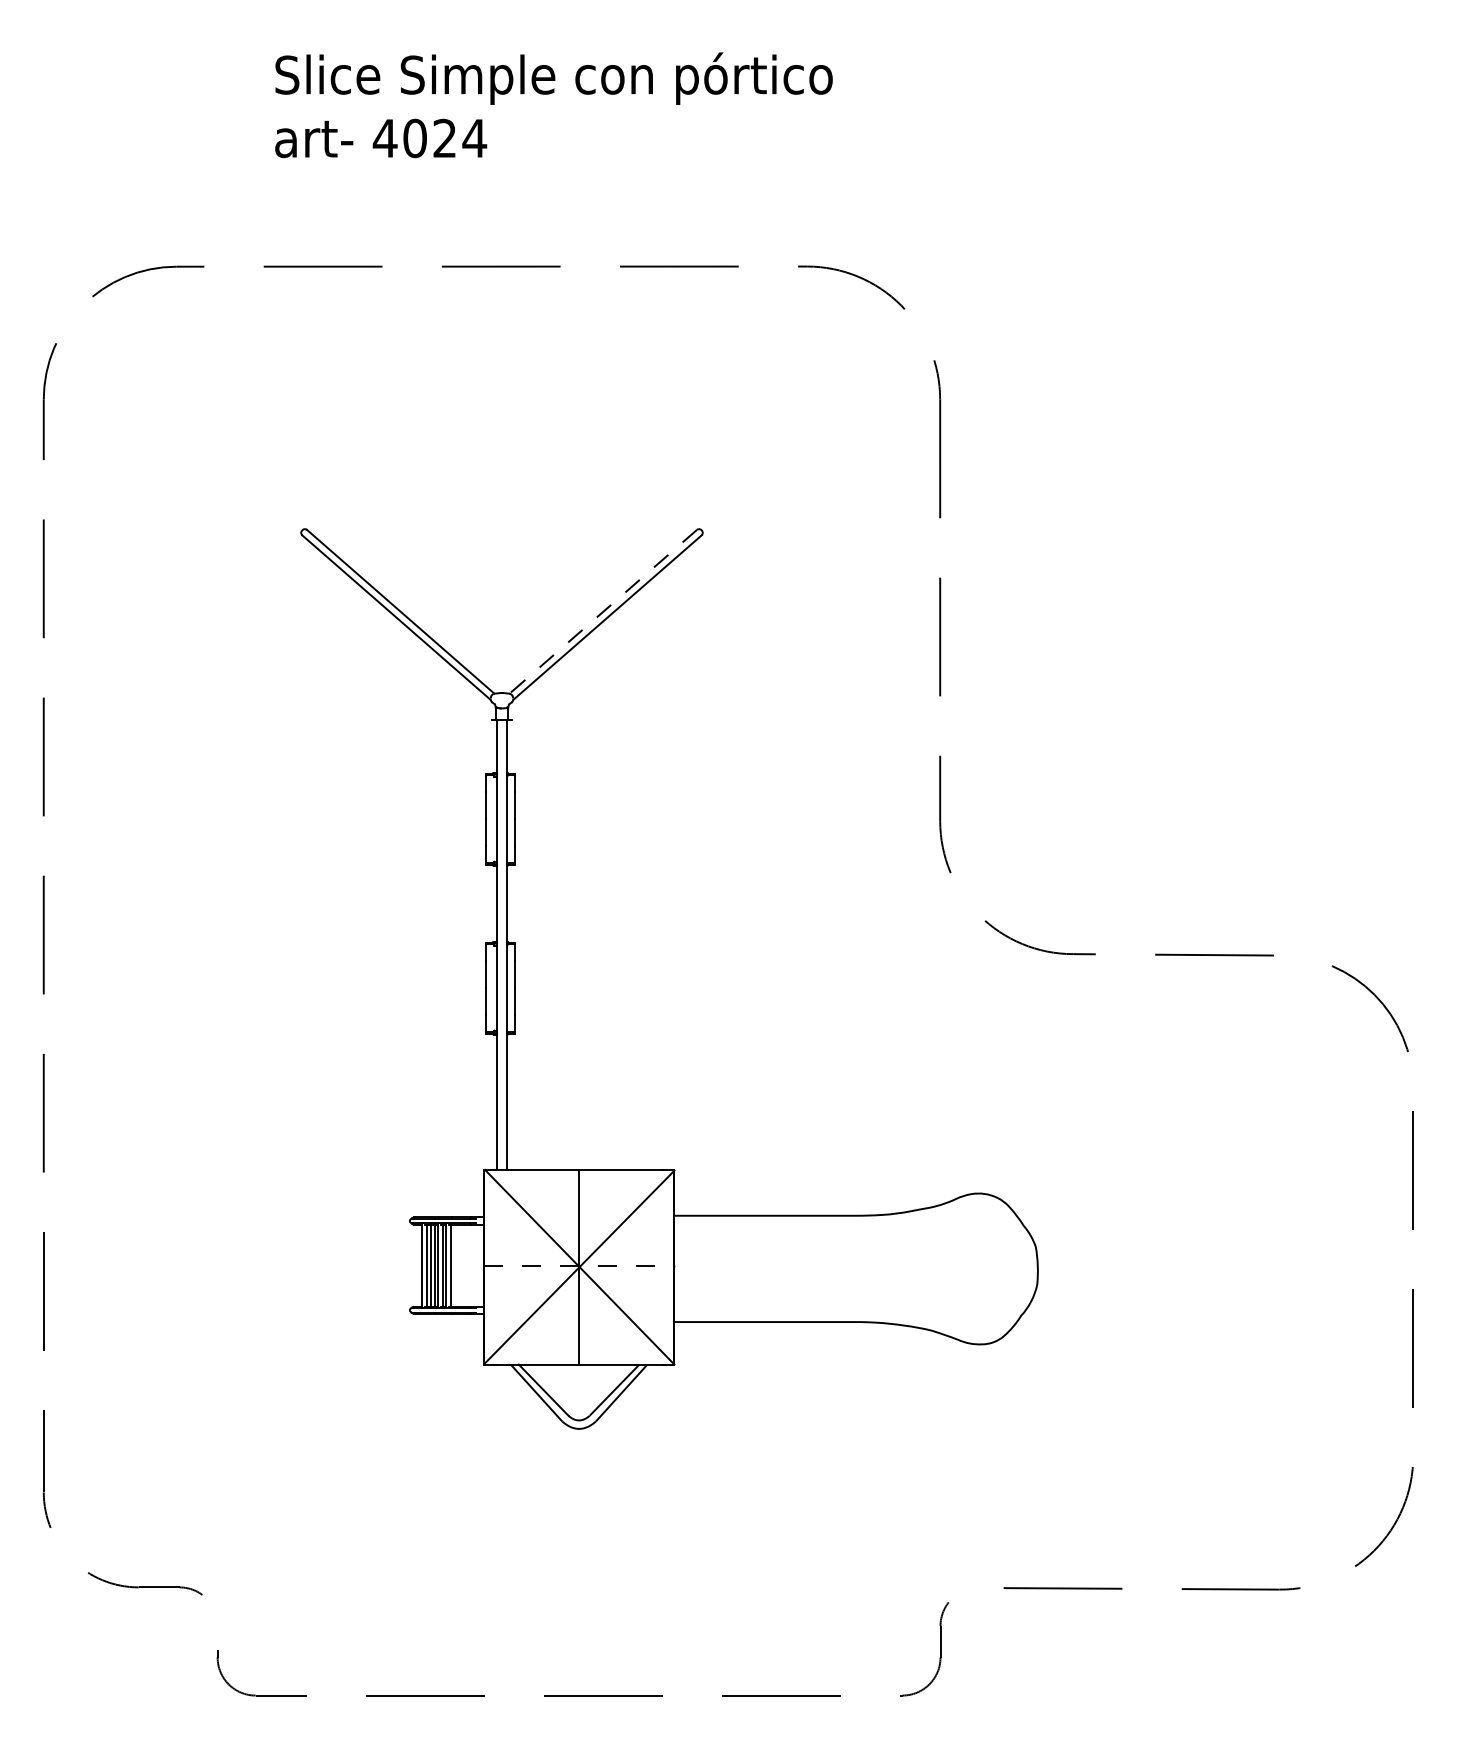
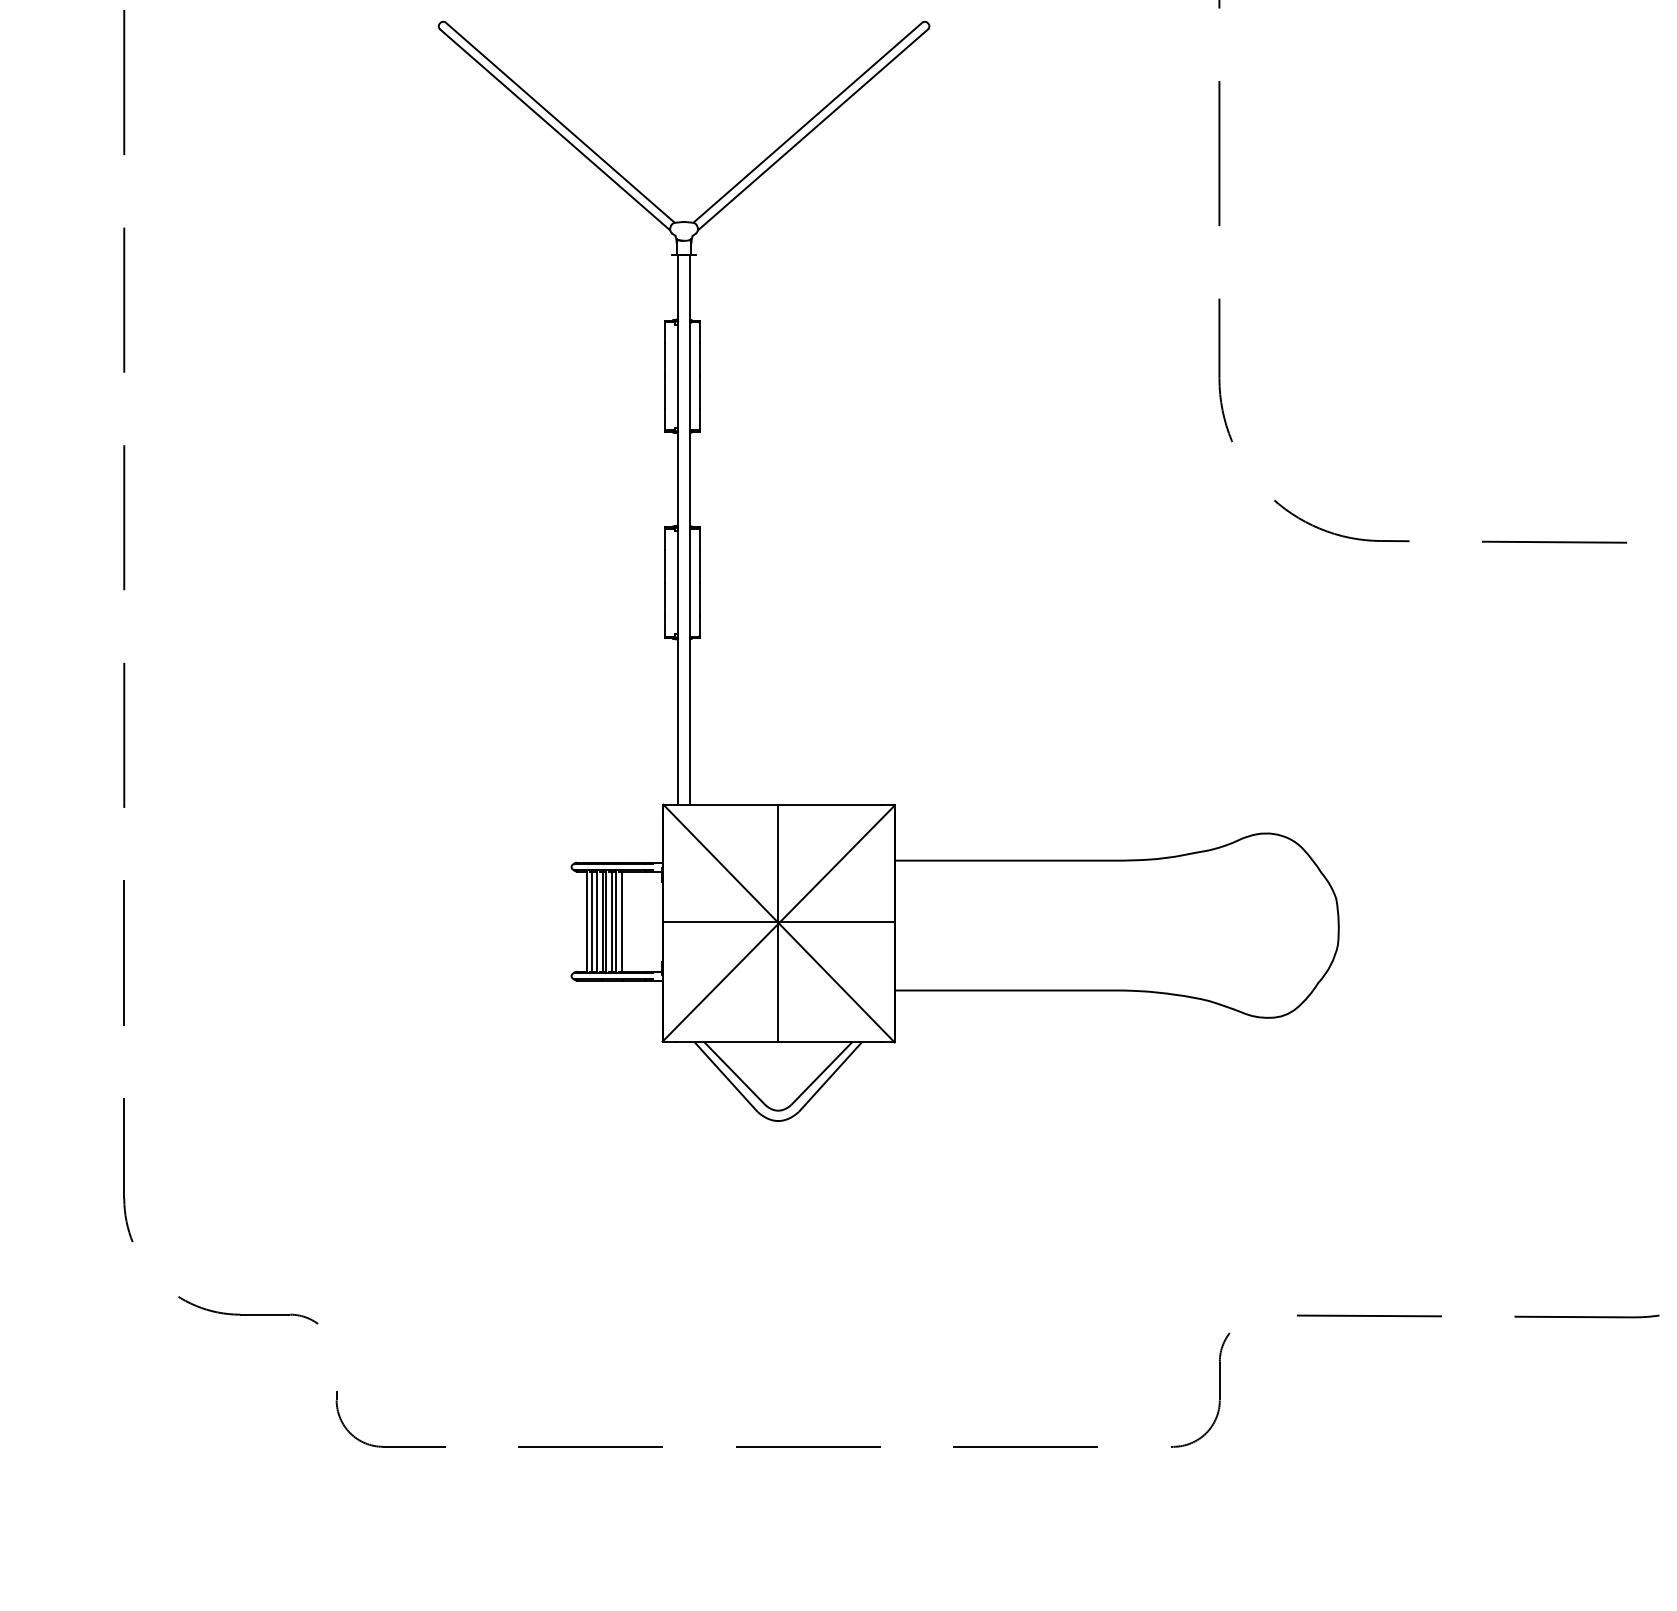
line: (603, 611) -> (808, 122), dashed -> solid
line: (579, 1265) -> (778, 921), dashed -> solid

